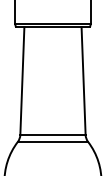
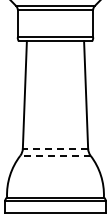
line: (52, 134) -> (55, 148), solid -> dashed
line: (52, 141) -> (55, 155), solid -> dashed

